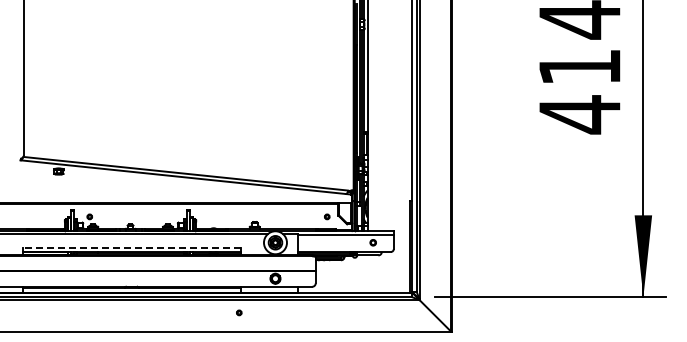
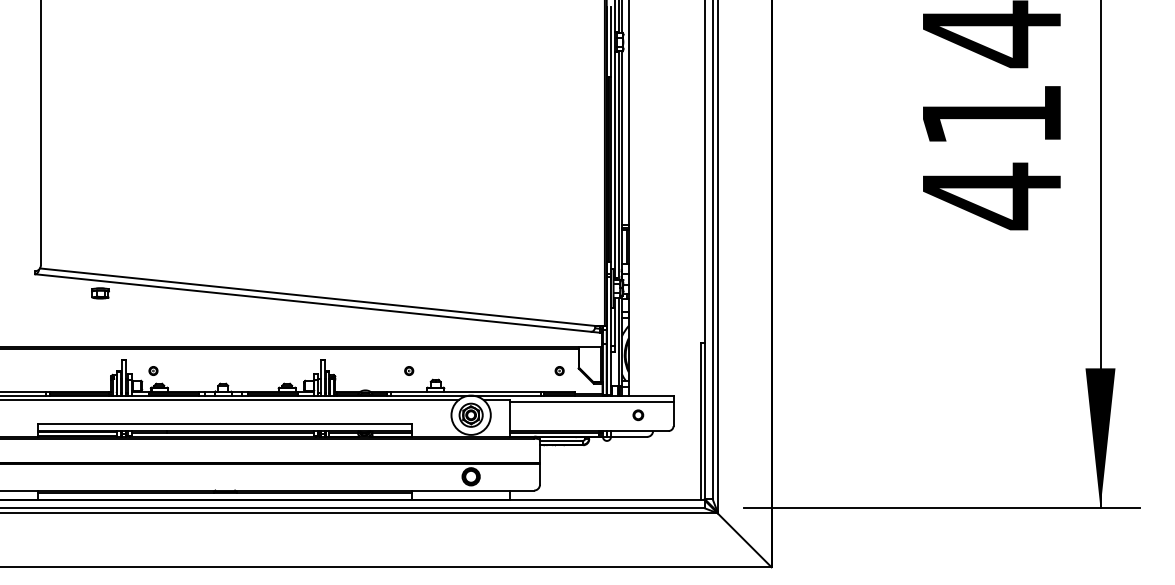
line: (131, 247) -> (224, 423), dashed -> solid
part: (239, 312) -> (409, 370), moved

